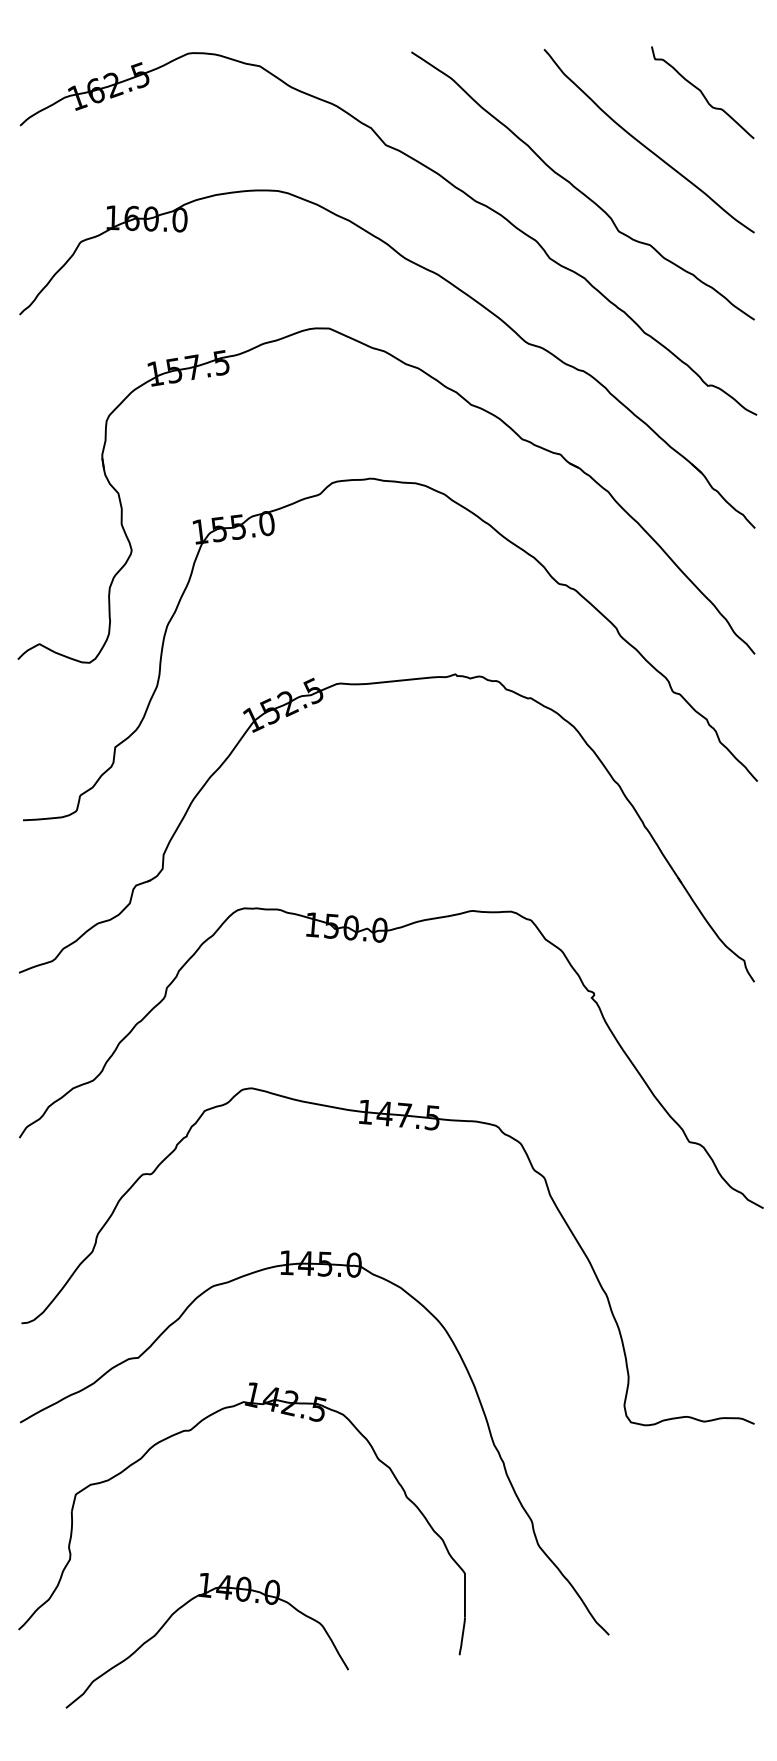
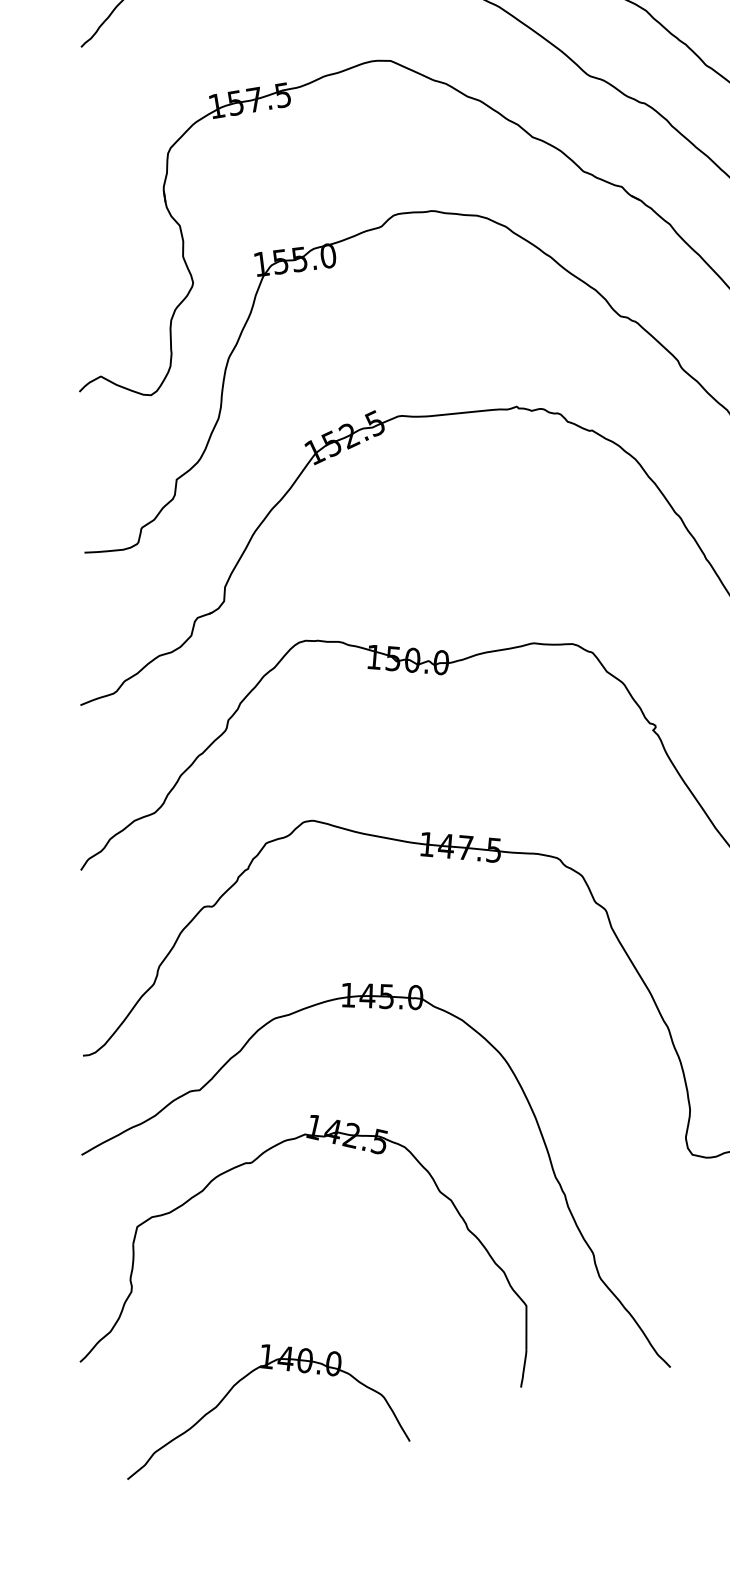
part: (181, 1608) -> (242, 1379), moved

